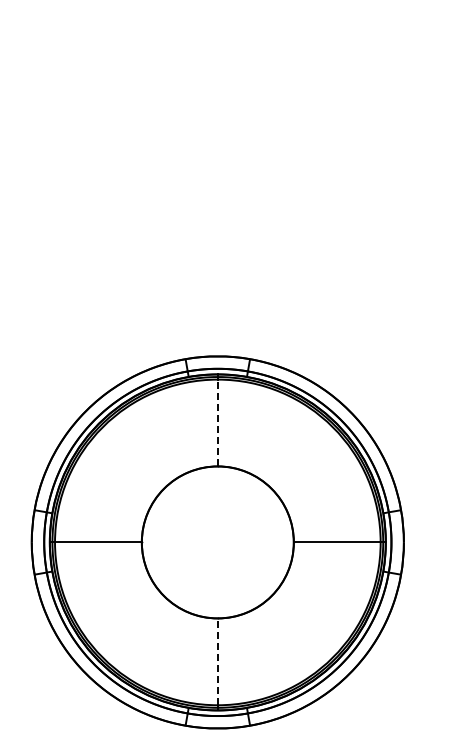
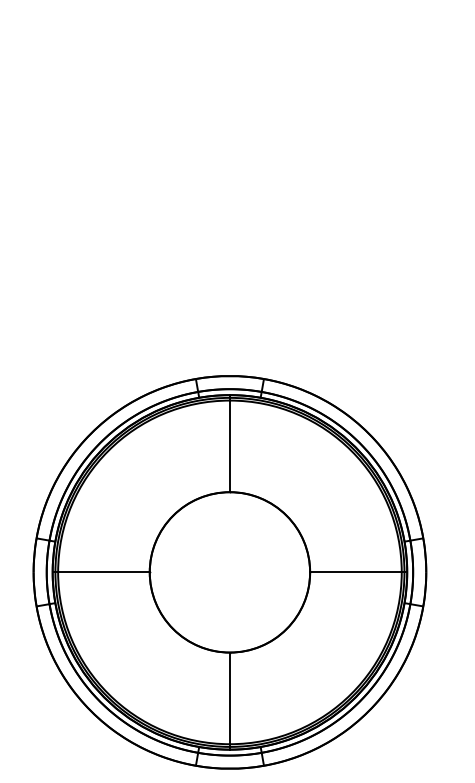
line: (217, 422) -> (229, 445), dashed -> solid
line: (217, 661) -> (229, 698), dashed -> solid

